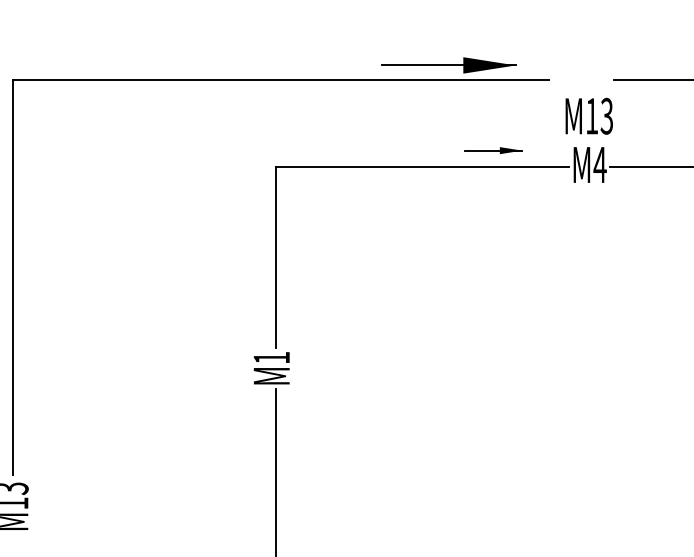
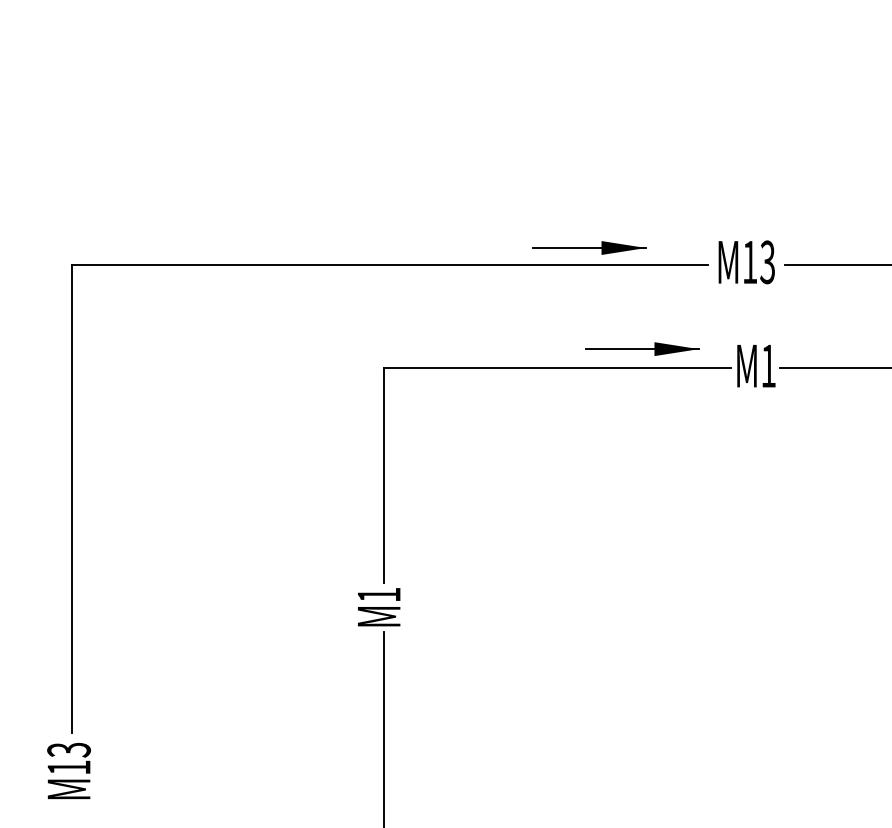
part: (449, 65) -> (589, 247), size x0.71
text: (589, 116) -> (746, 262), moved
part: (493, 150) -> (642, 348), size x1.67
text: (600, 164) -> (768, 365), 4 -> 1

